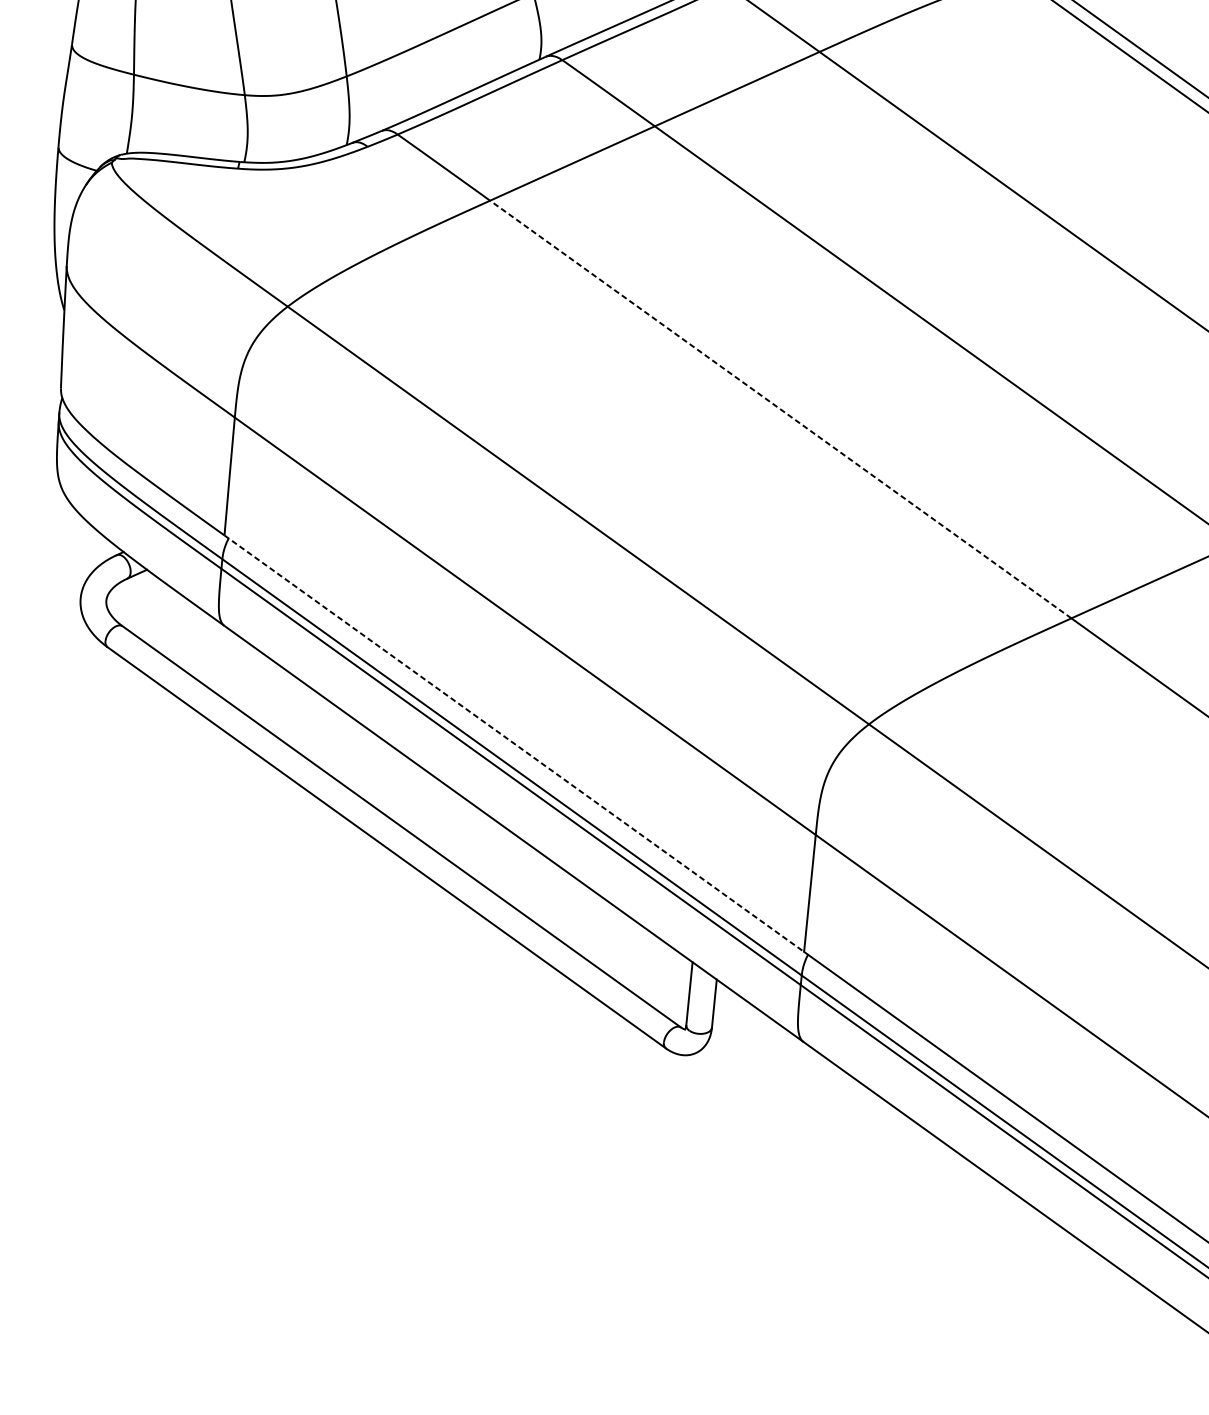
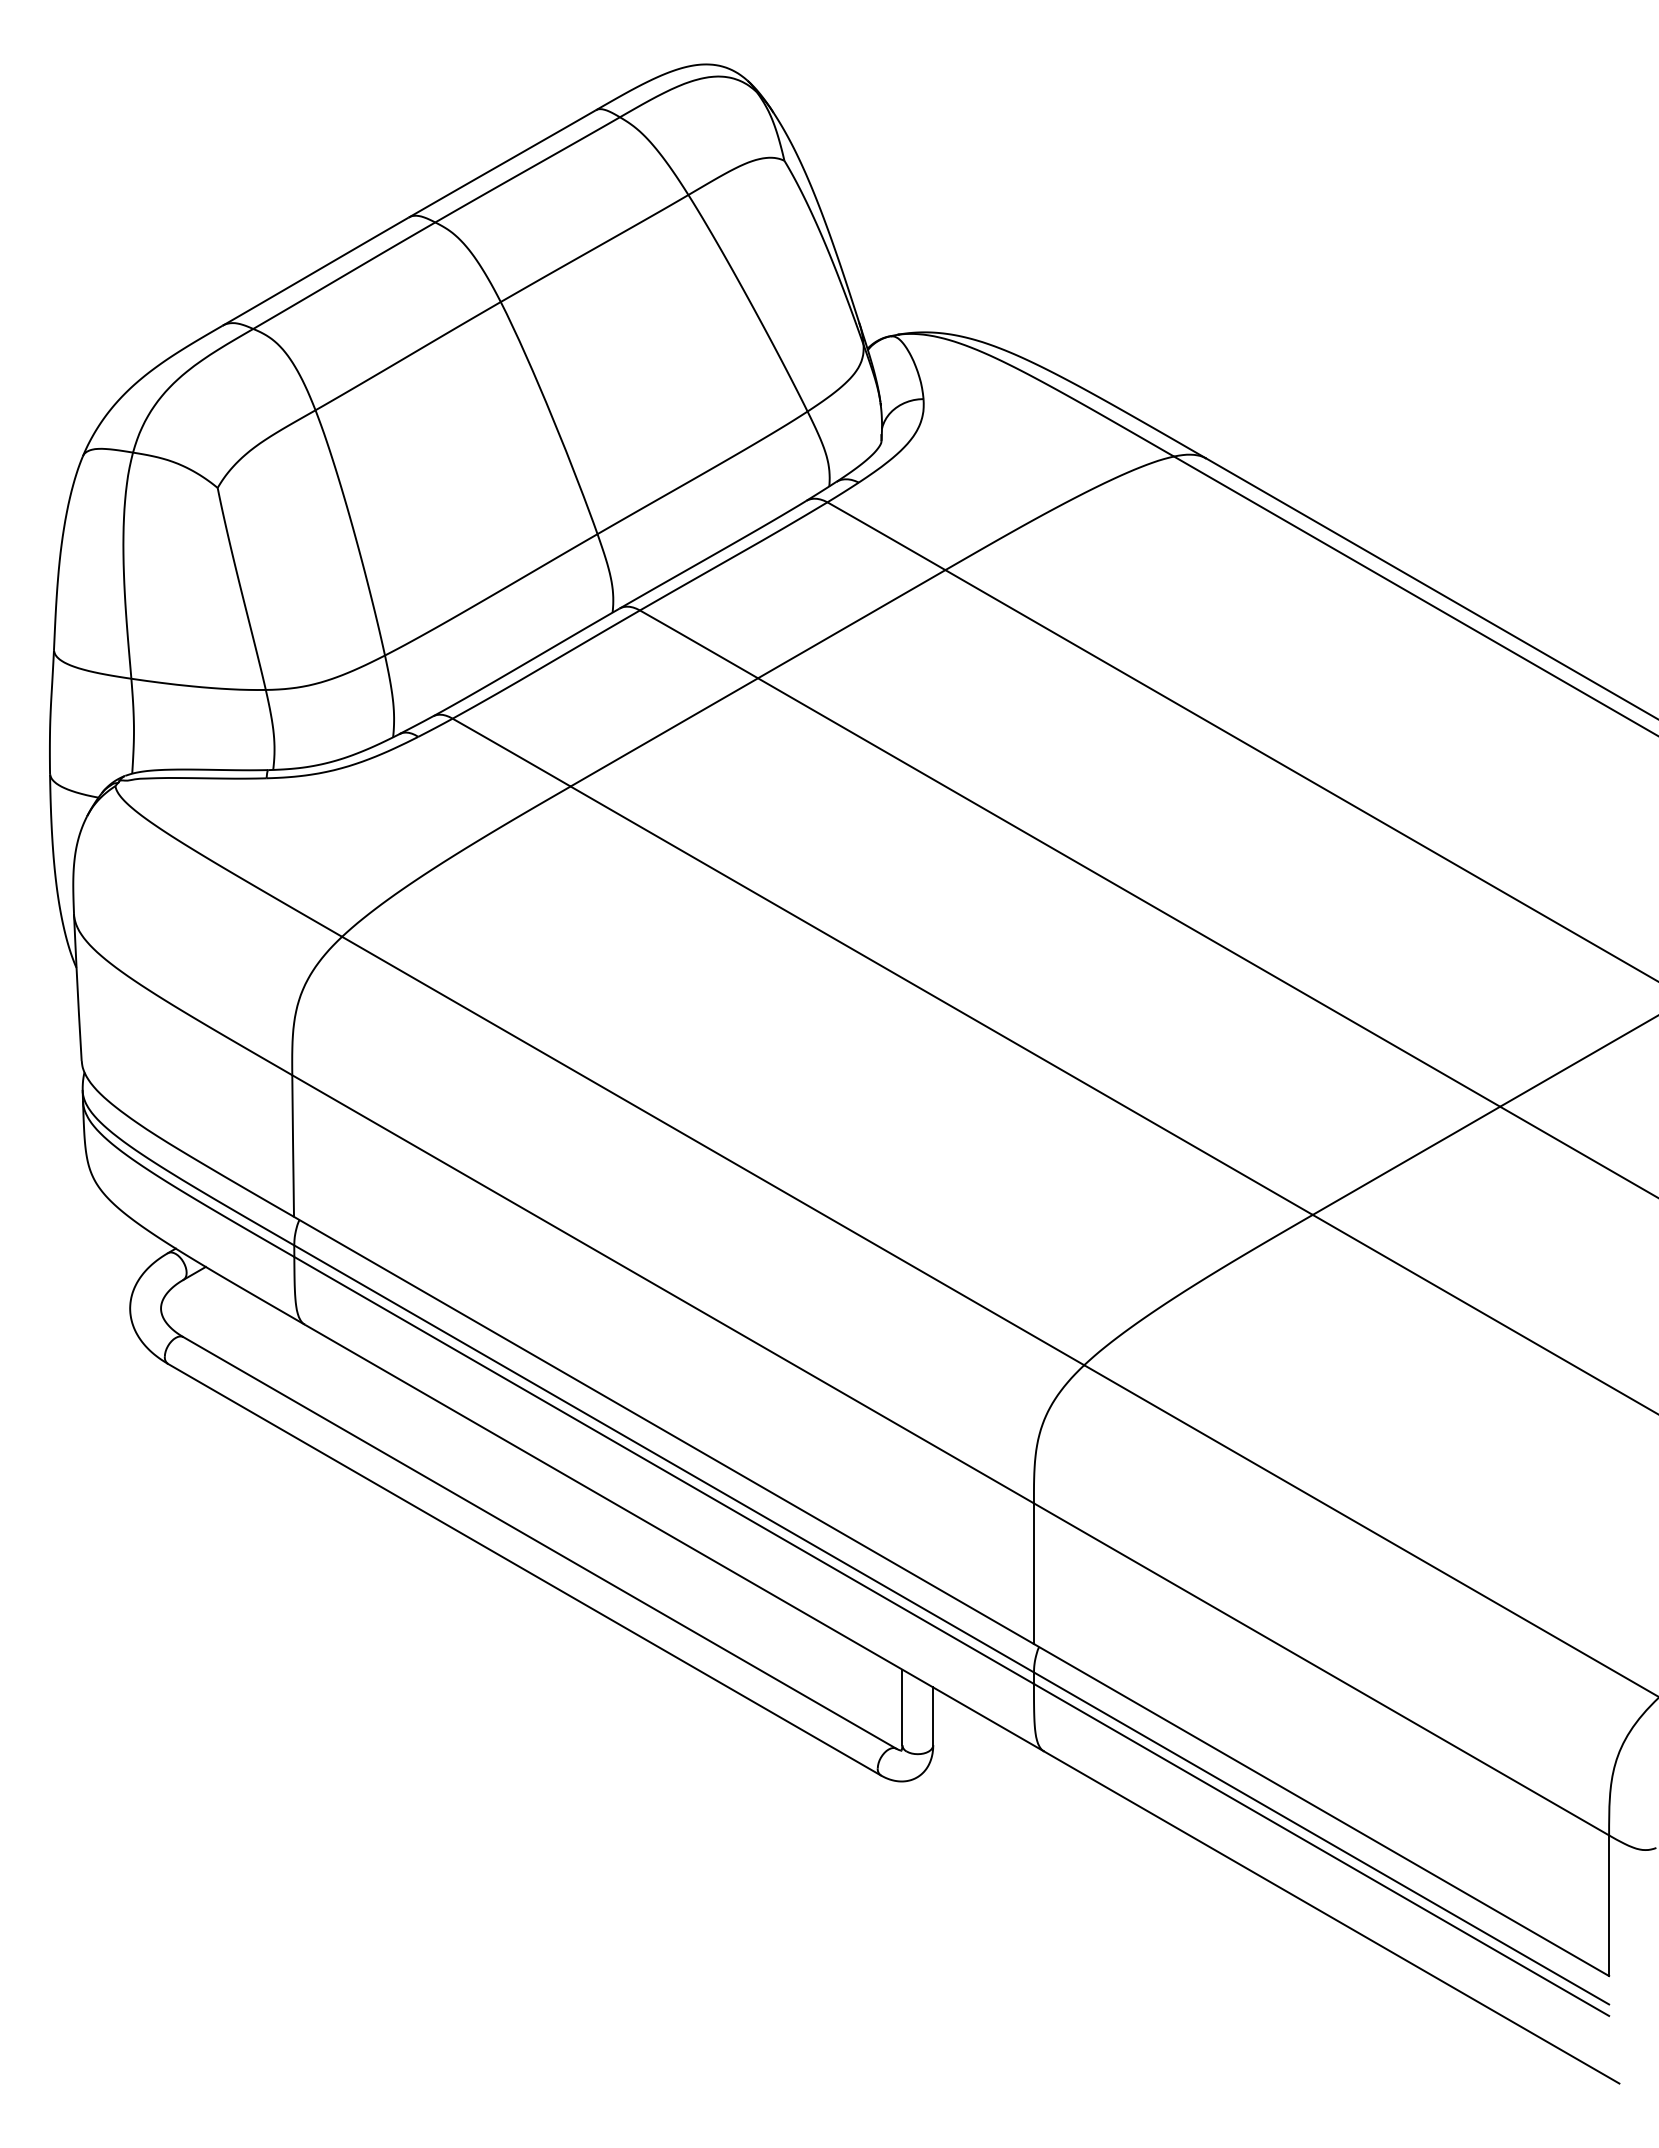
line: (780, 409) -> (941, 1000), dashed -> solid
line: (514, 743) -> (664, 1430), dashed -> solid

